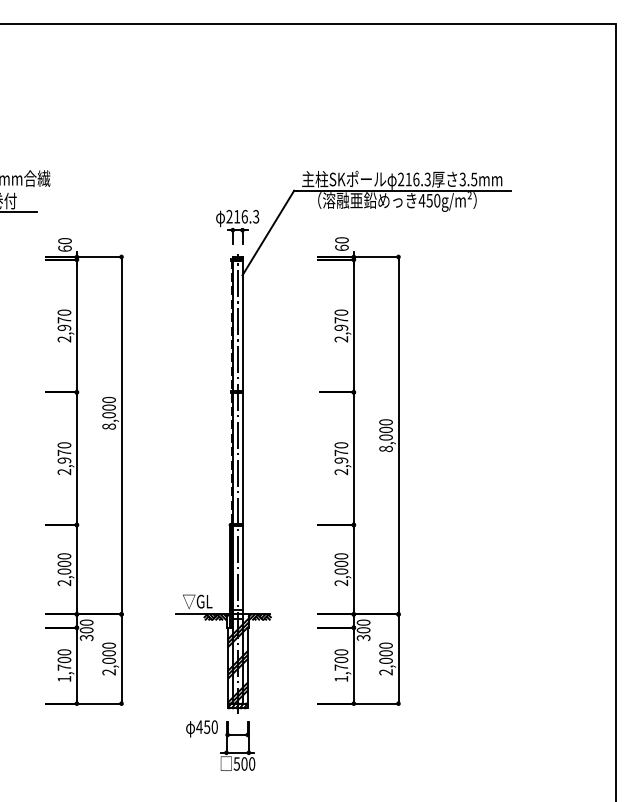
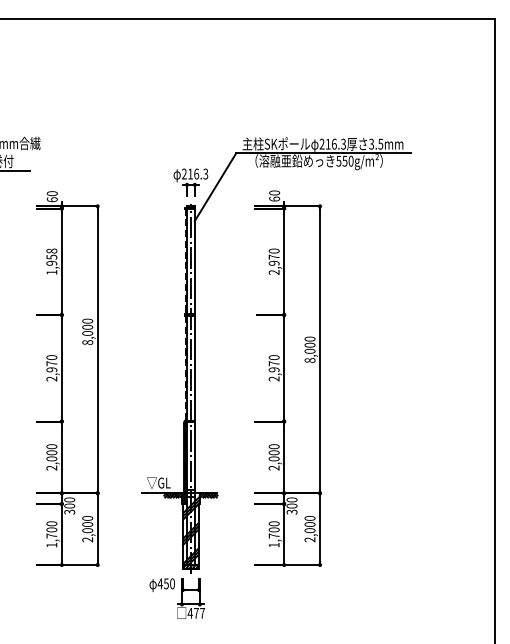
text: (421, 199) -> (338, 160), 450g/m² -> 550g/m²
text: (64, 325) -> (51, 261), 2,970 -> 1,958
text: (243, 762) -> (195, 612), 500 -> 477

